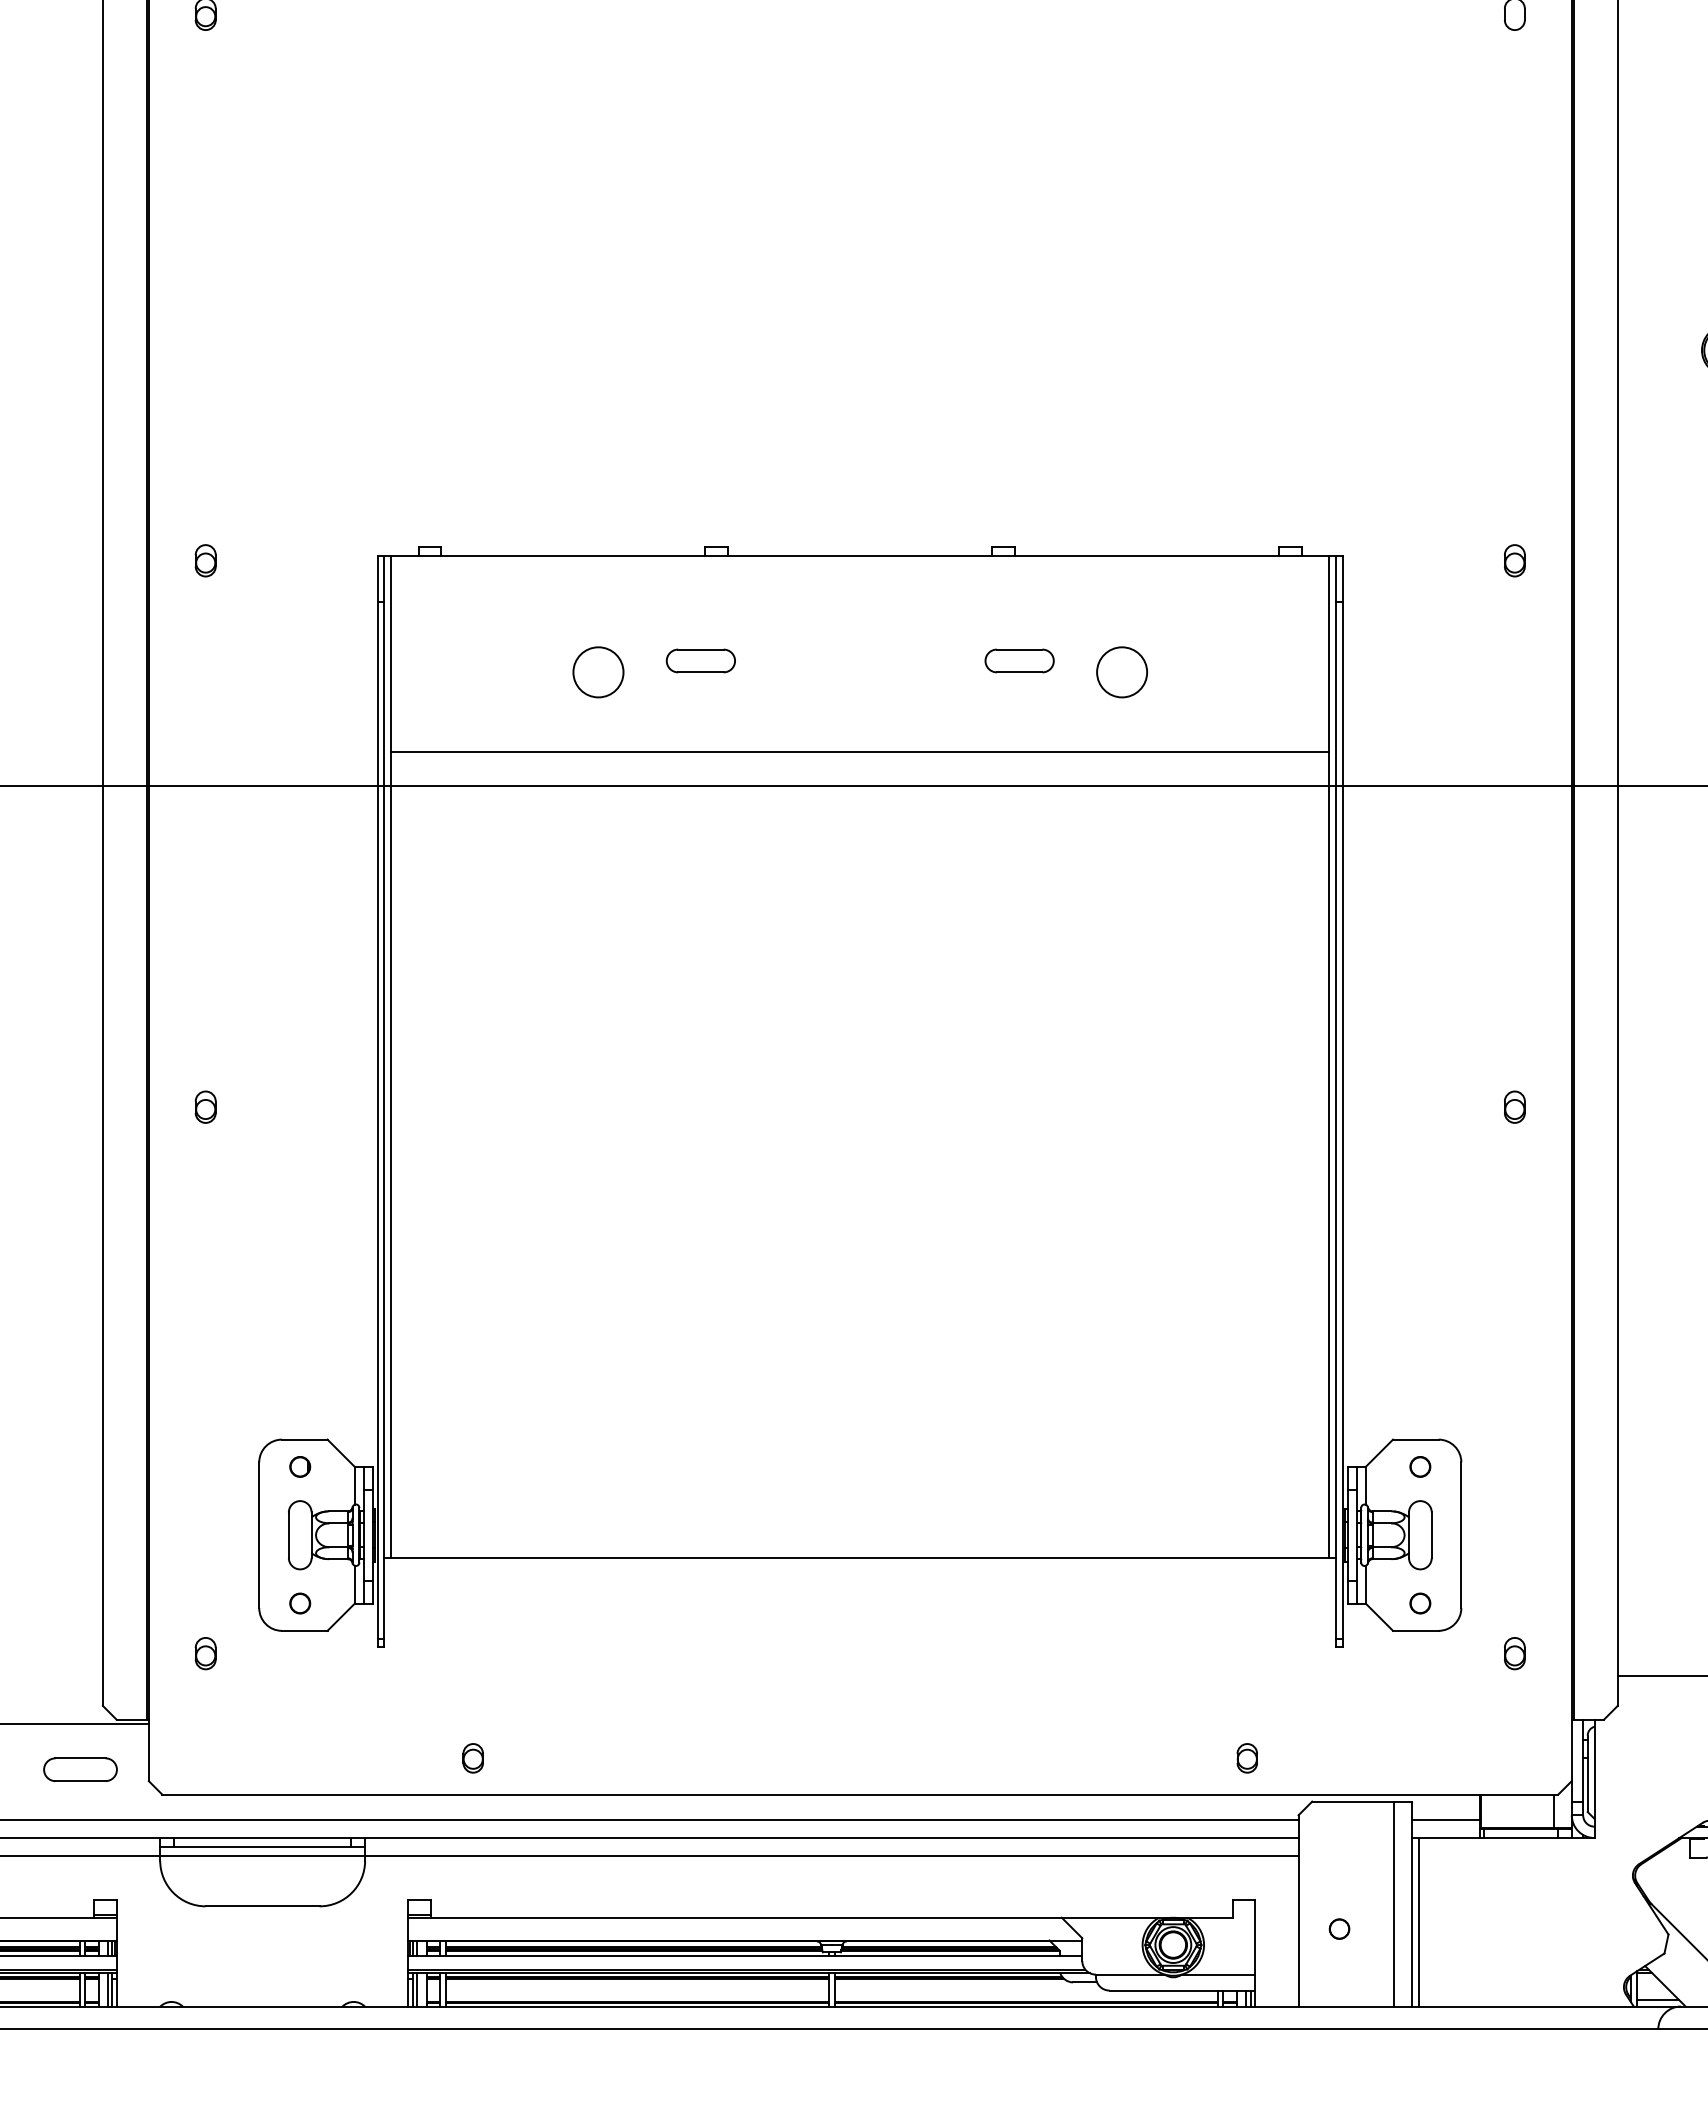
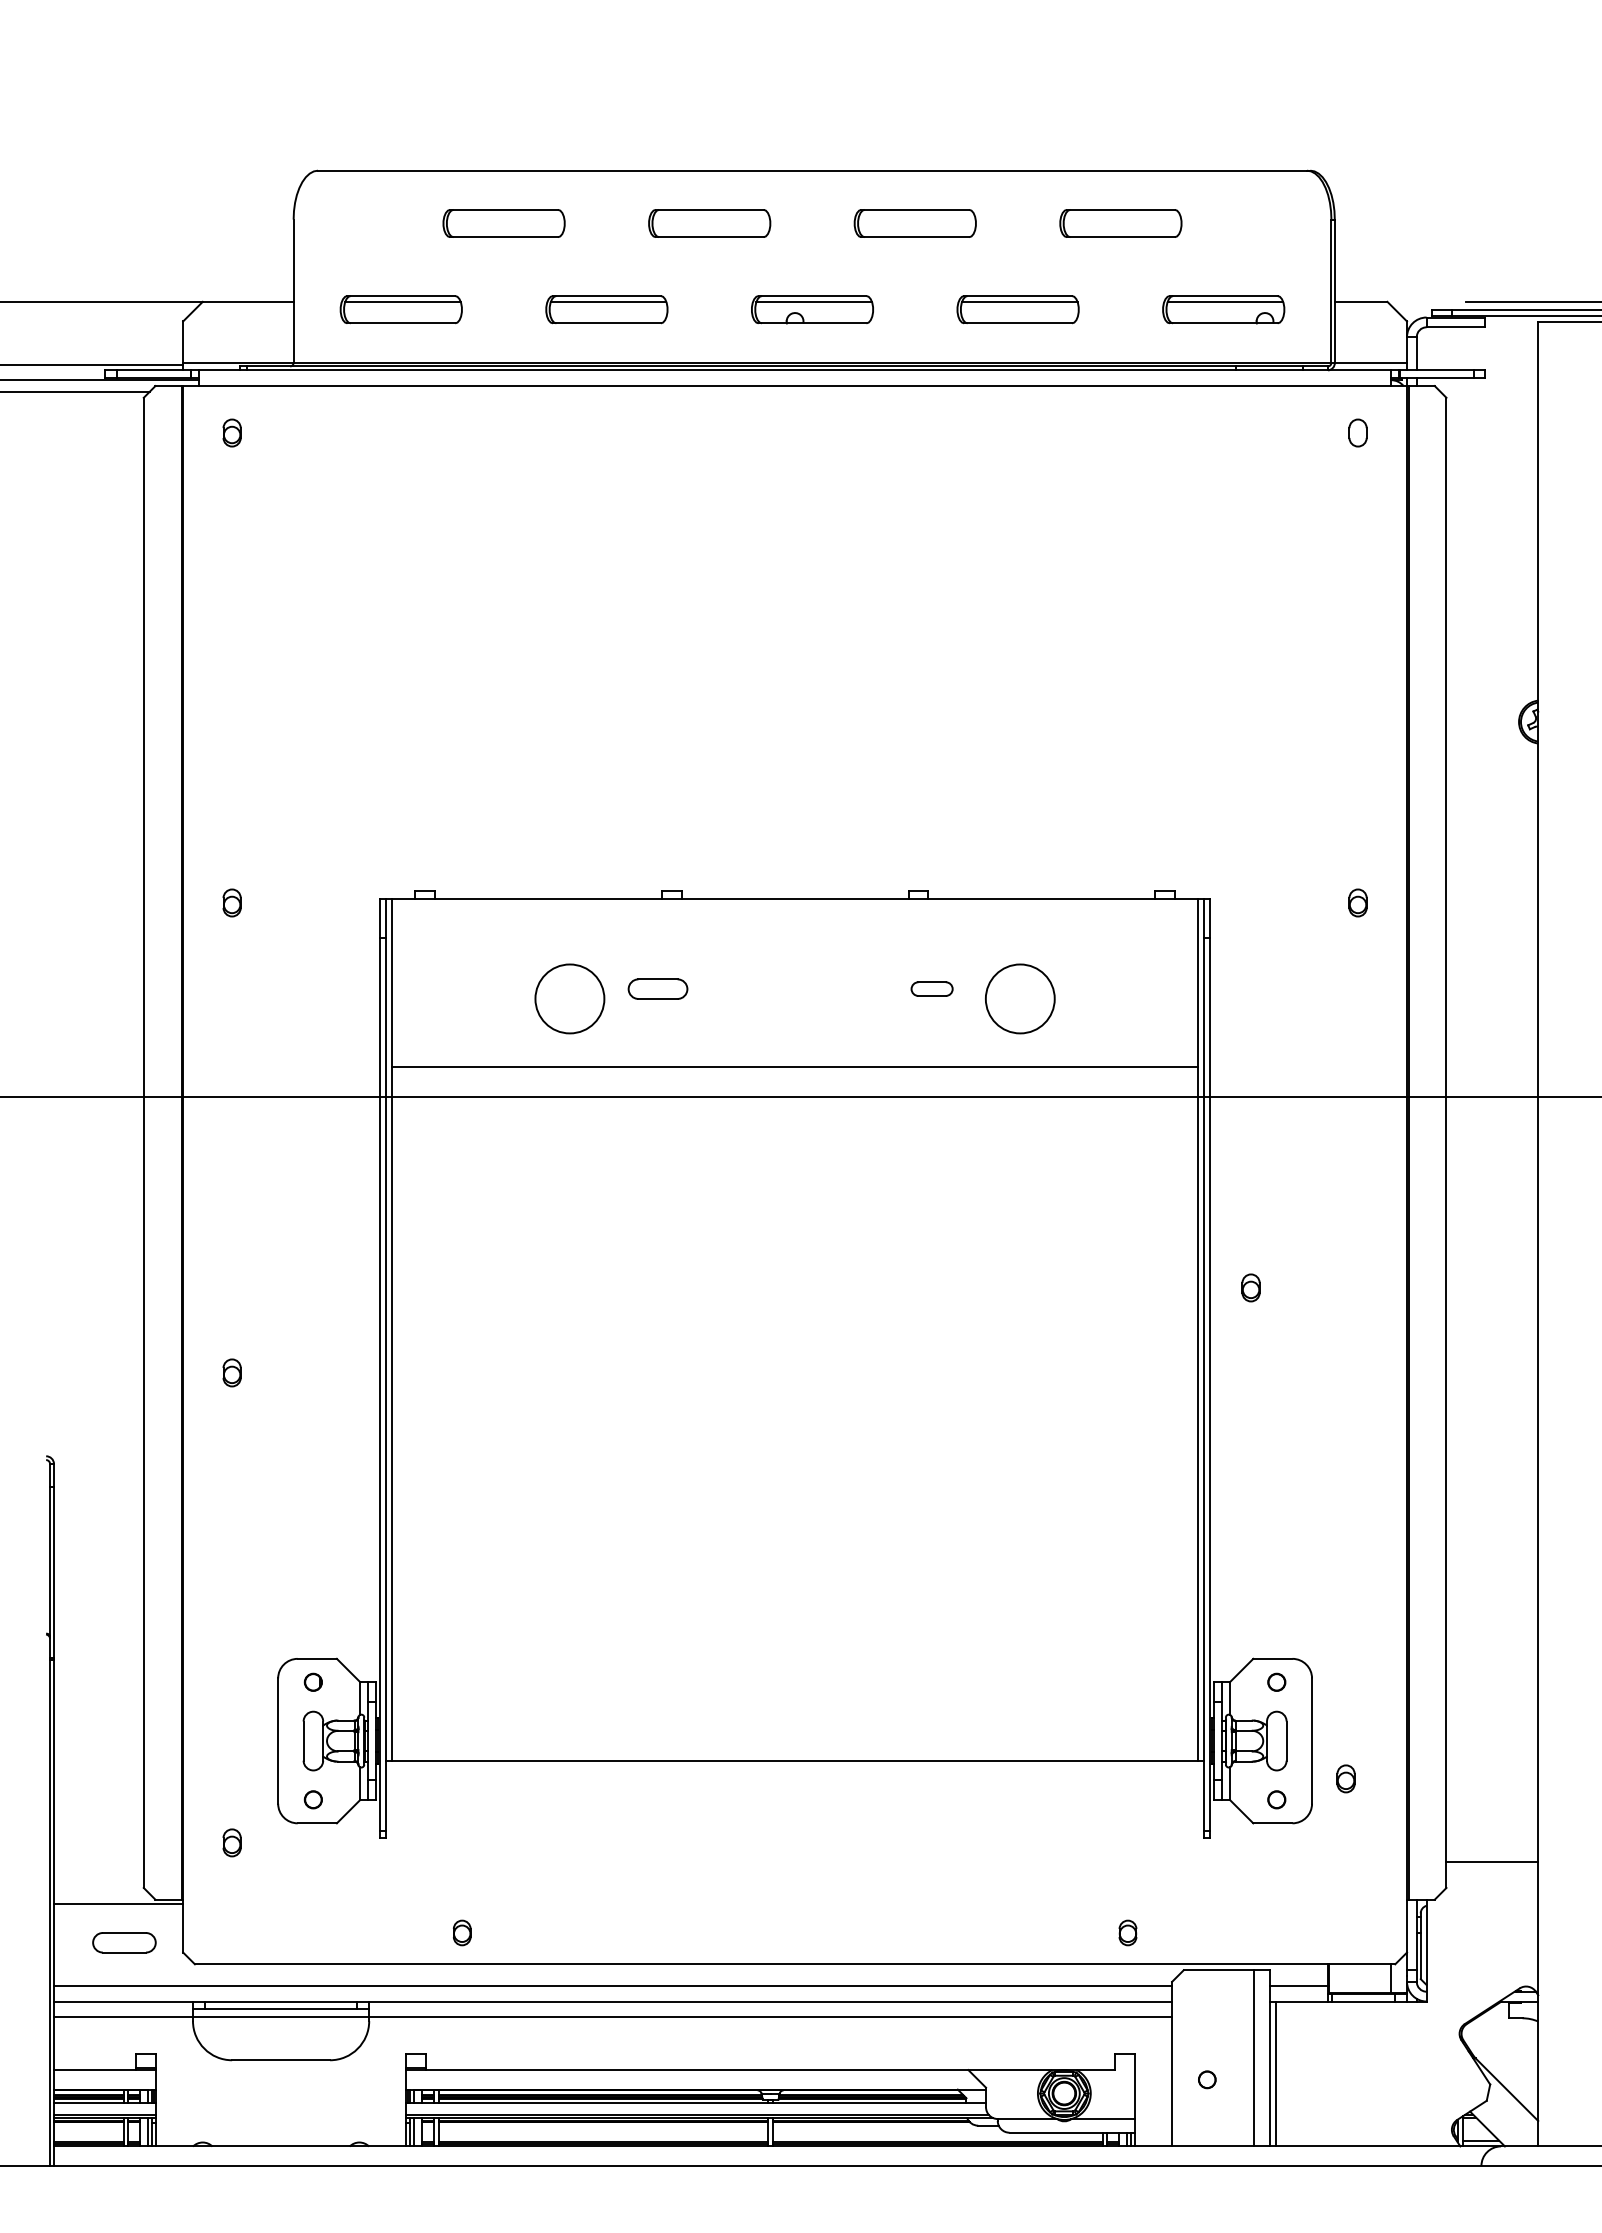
part: (1018, 660) -> (931, 988), size x0.7
circle: (597, 671) -> (569, 998), size x1.6
circle: (1121, 671) -> (1019, 998), size x1.6
part: (1514, 1106) -> (1250, 1287), moved
part: (1514, 1653) -> (1345, 1778), moved

